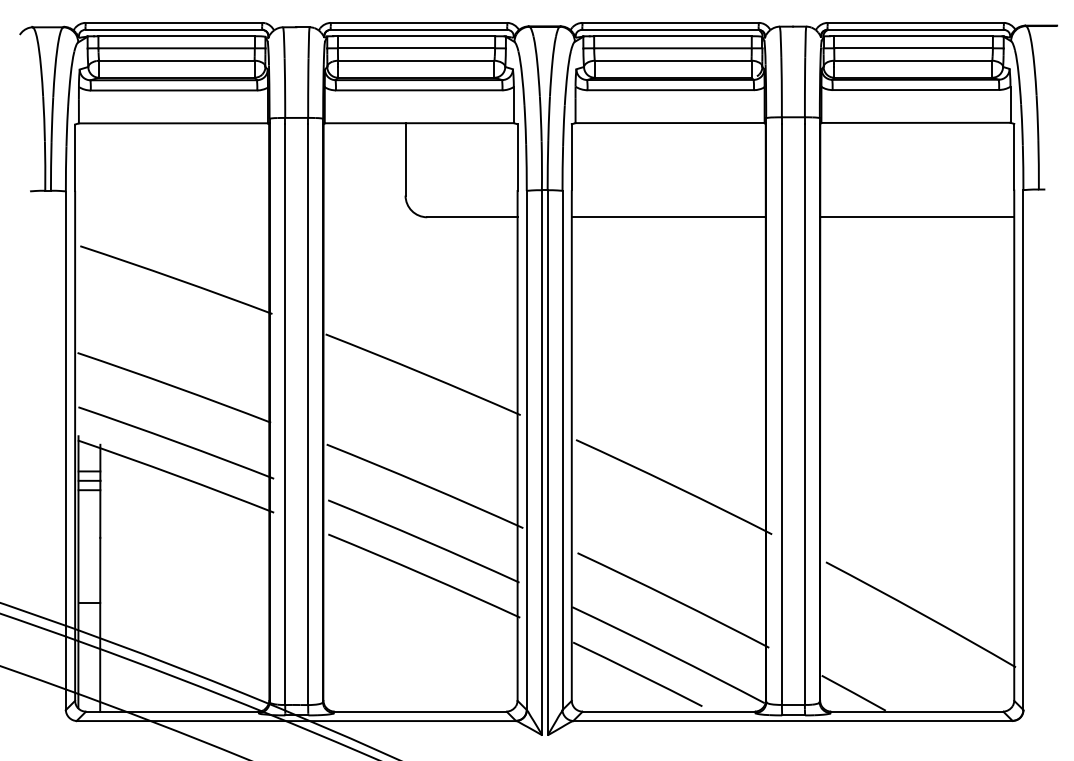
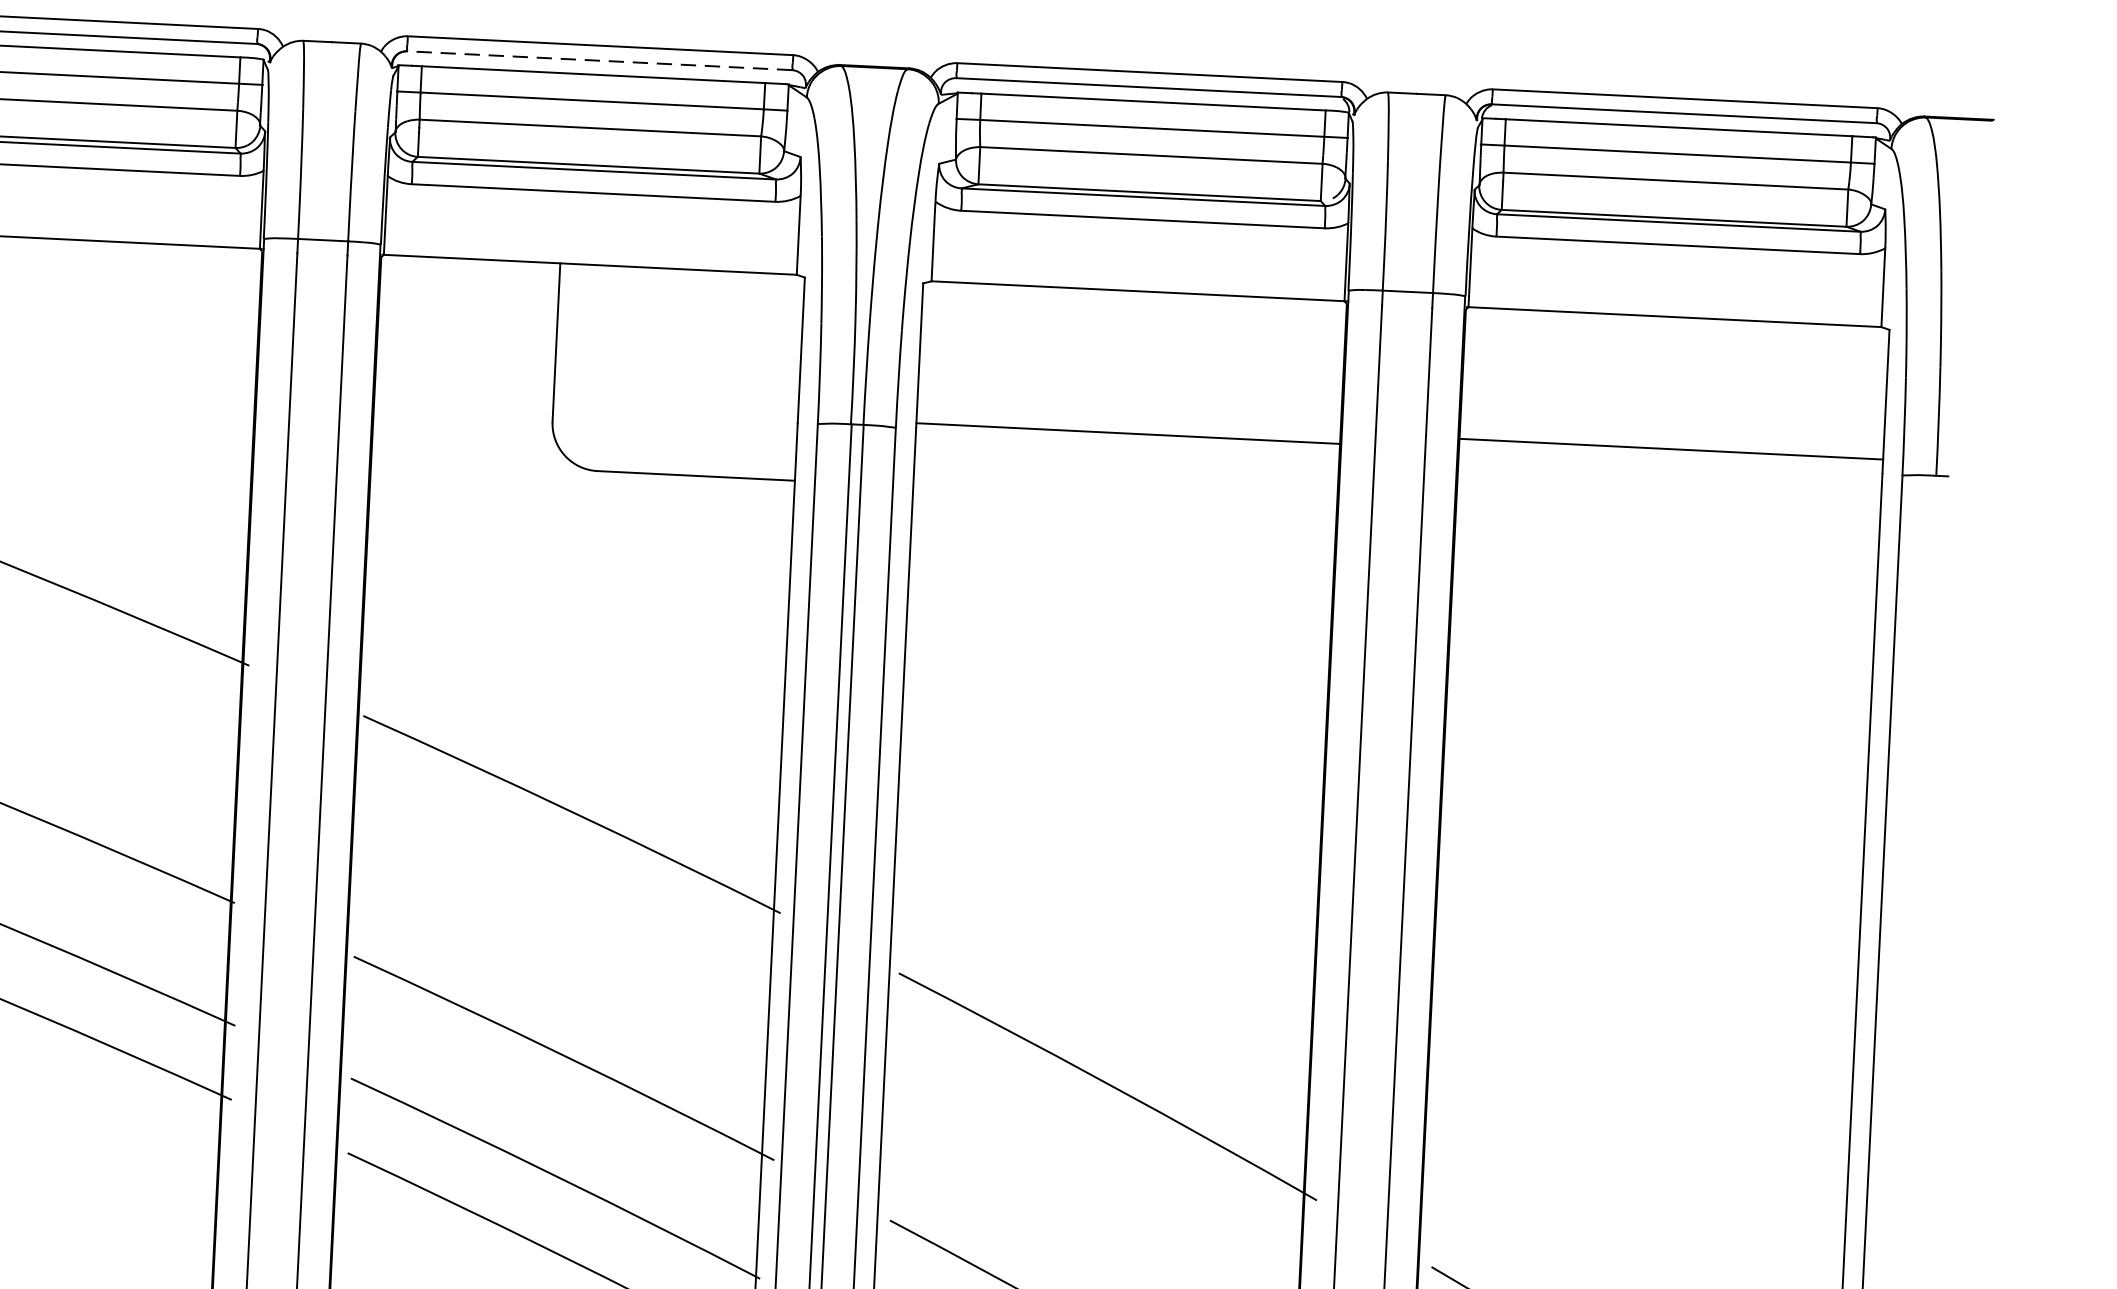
line: (418, 29) -> (598, 60), solid -> dashed
line: (668, 217) -> (1127, 433), moved
line: (917, 217) -> (1671, 449), moved

